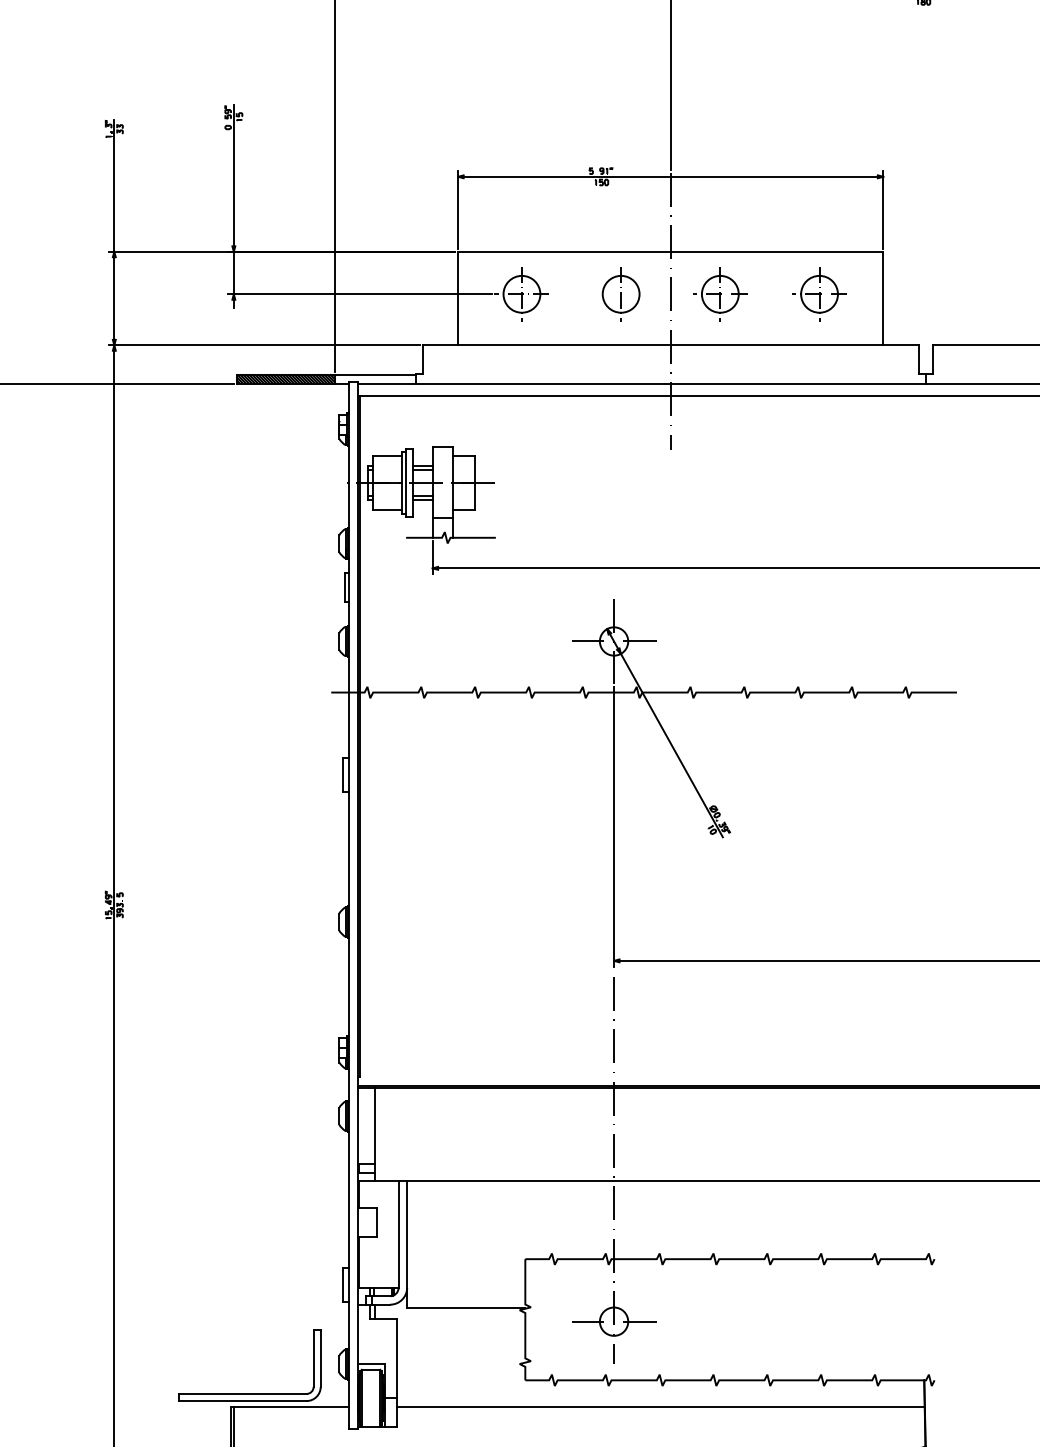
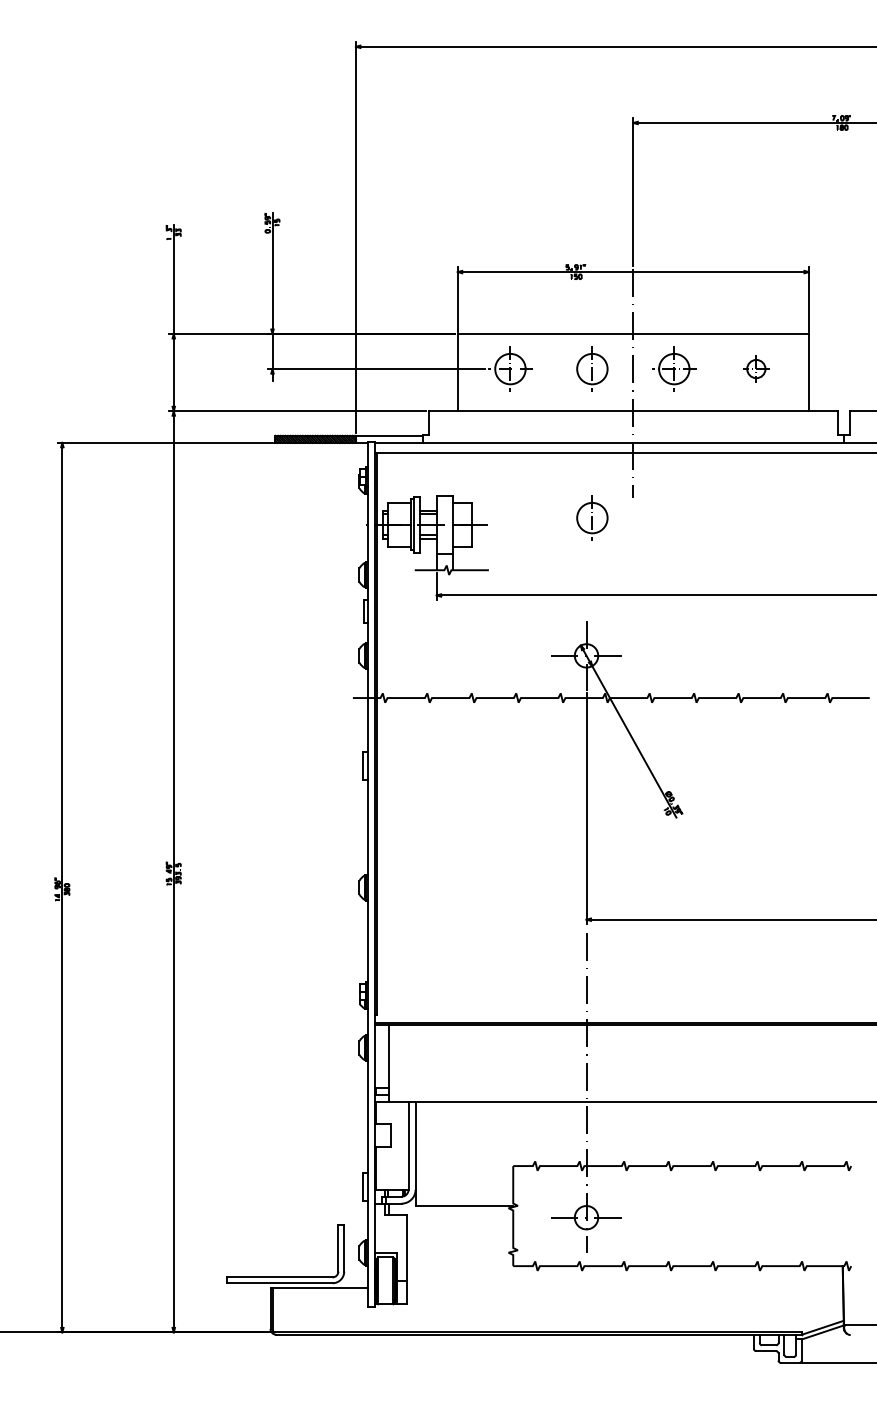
part: (819, 293) -> (756, 368), size x0.6
part: (621, 473) -> (592, 517), added
line: (661, 1406) -> (625, 1287), removed

